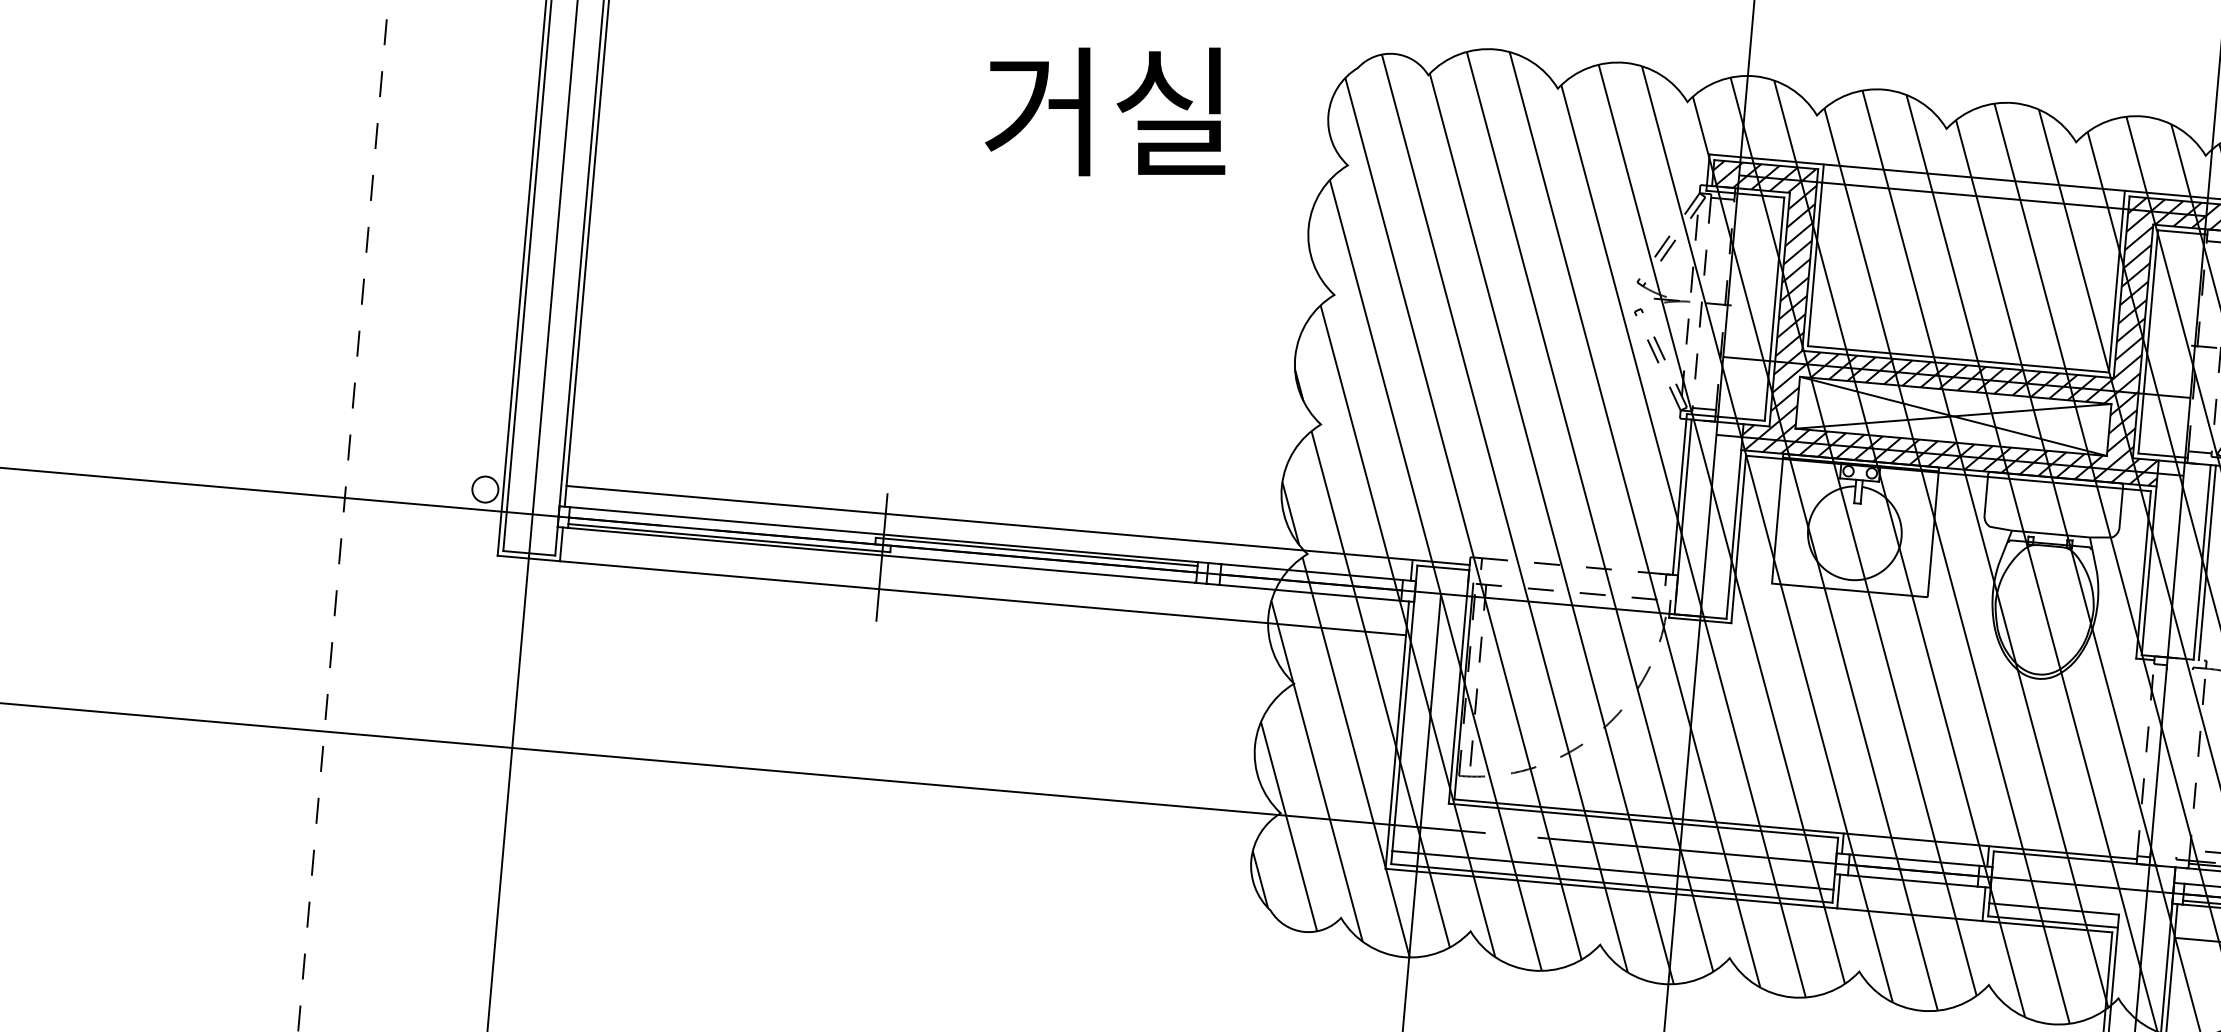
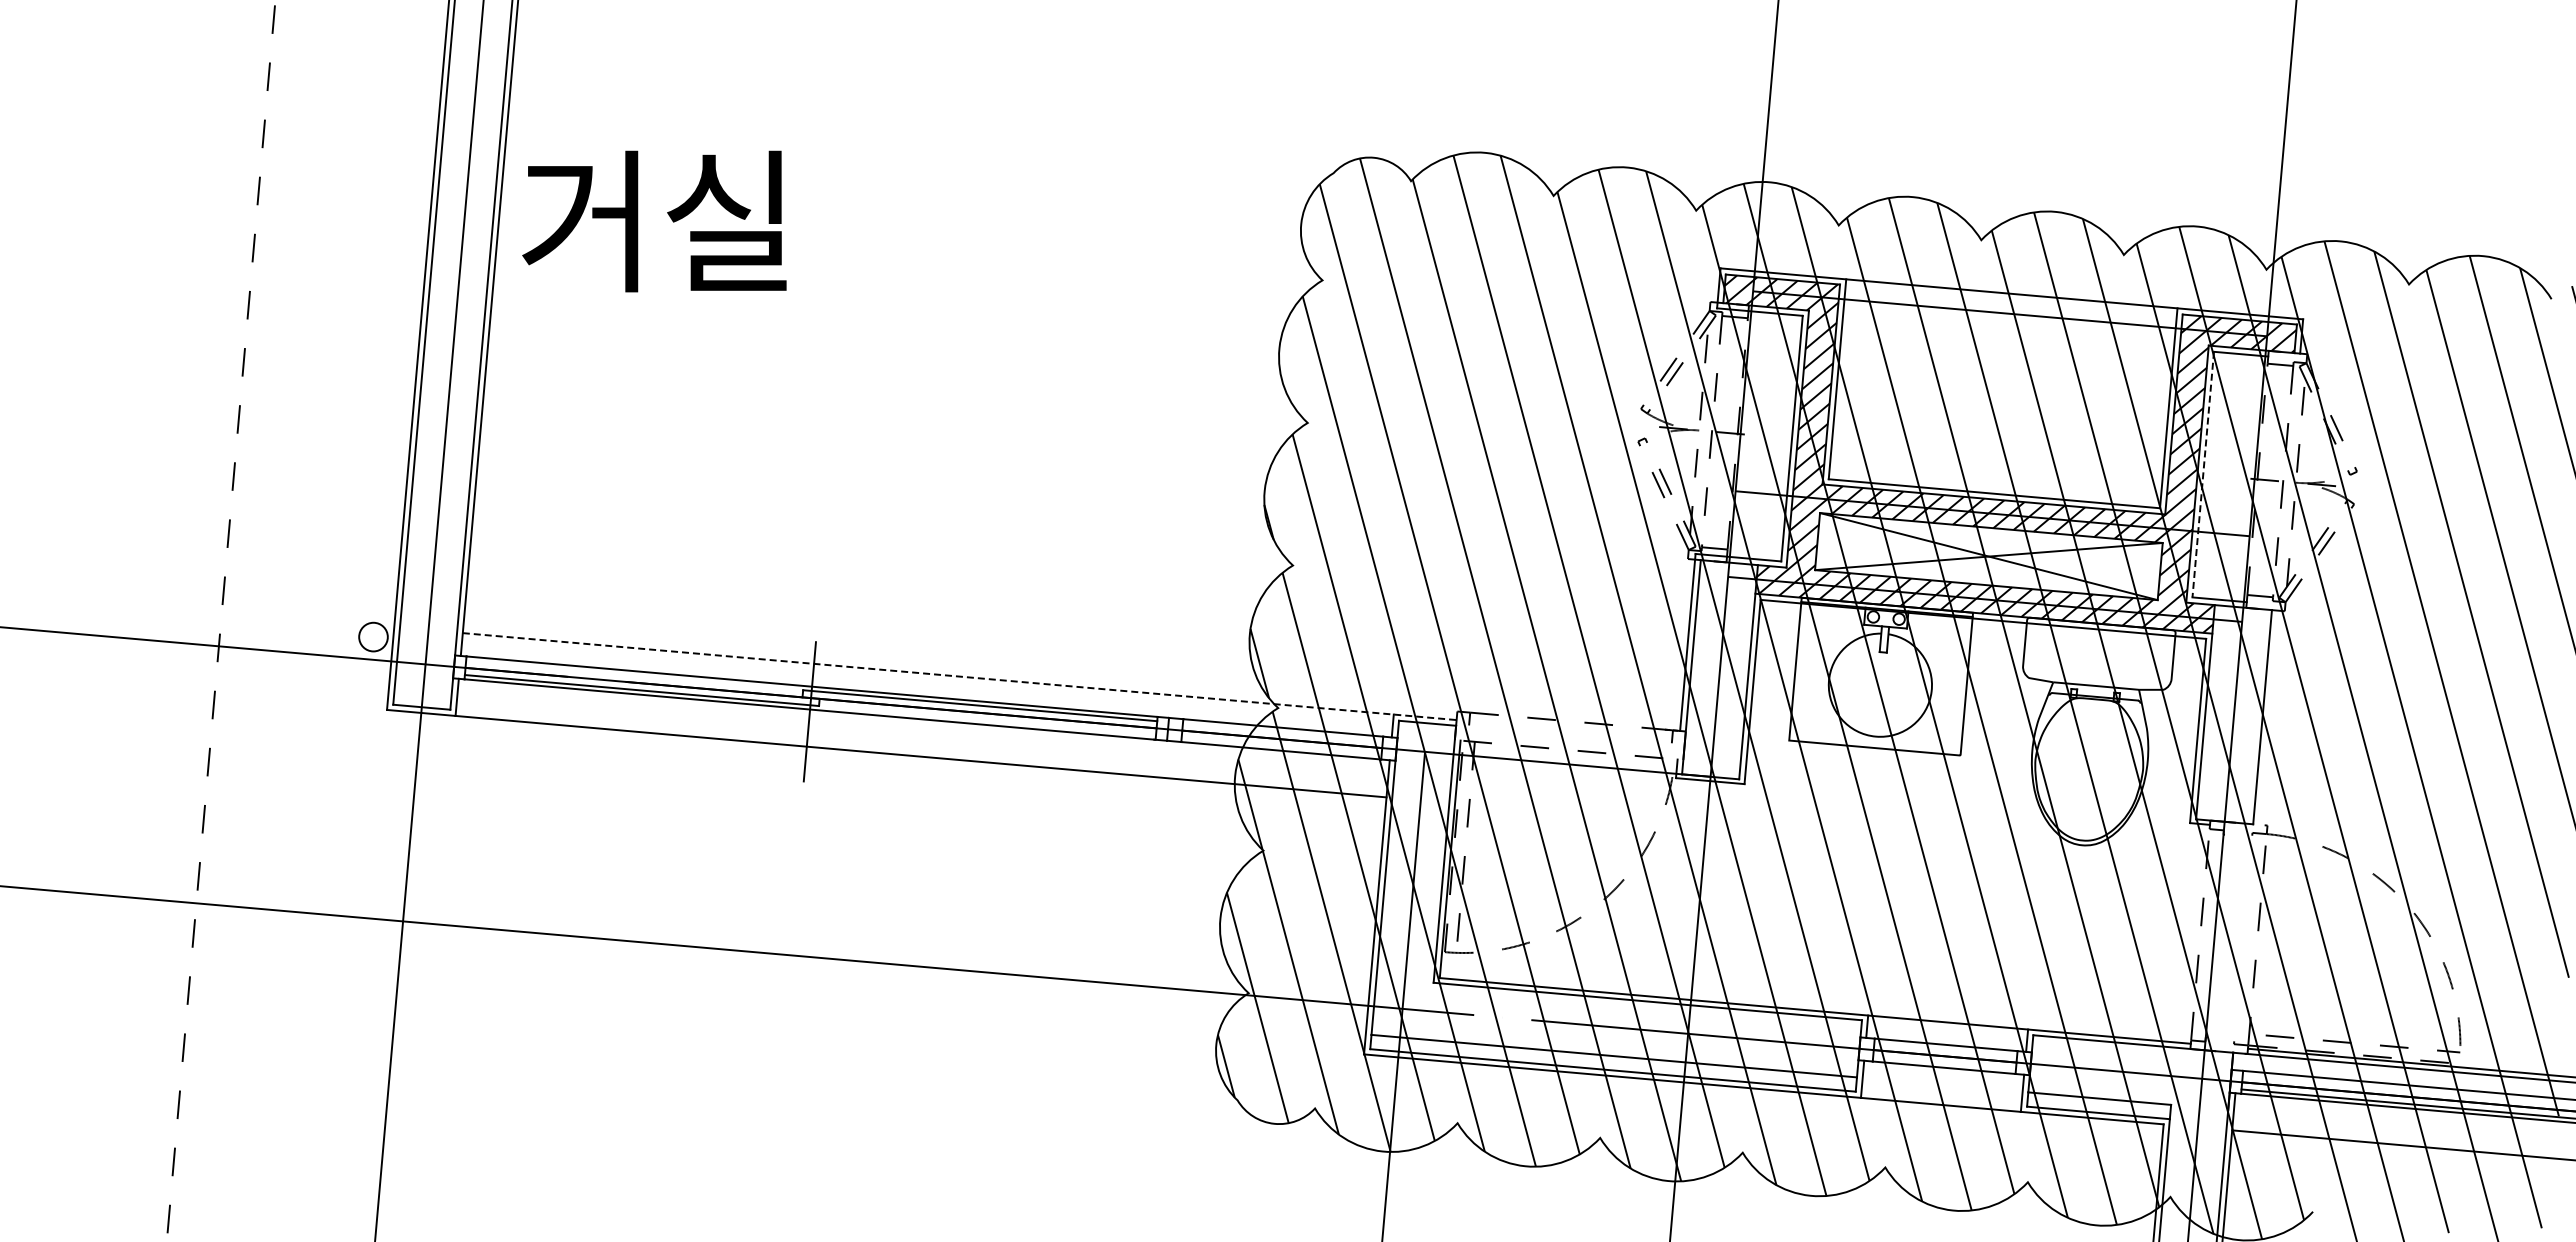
text: (1105, 111) -> (654, 221), moved
line: (2148, 342) -> (2203, 475), solid -> dashed
line: (1017, 525) -> (959, 676), solid -> dashed
line: (2206, 562) -> (2267, 717), removed

